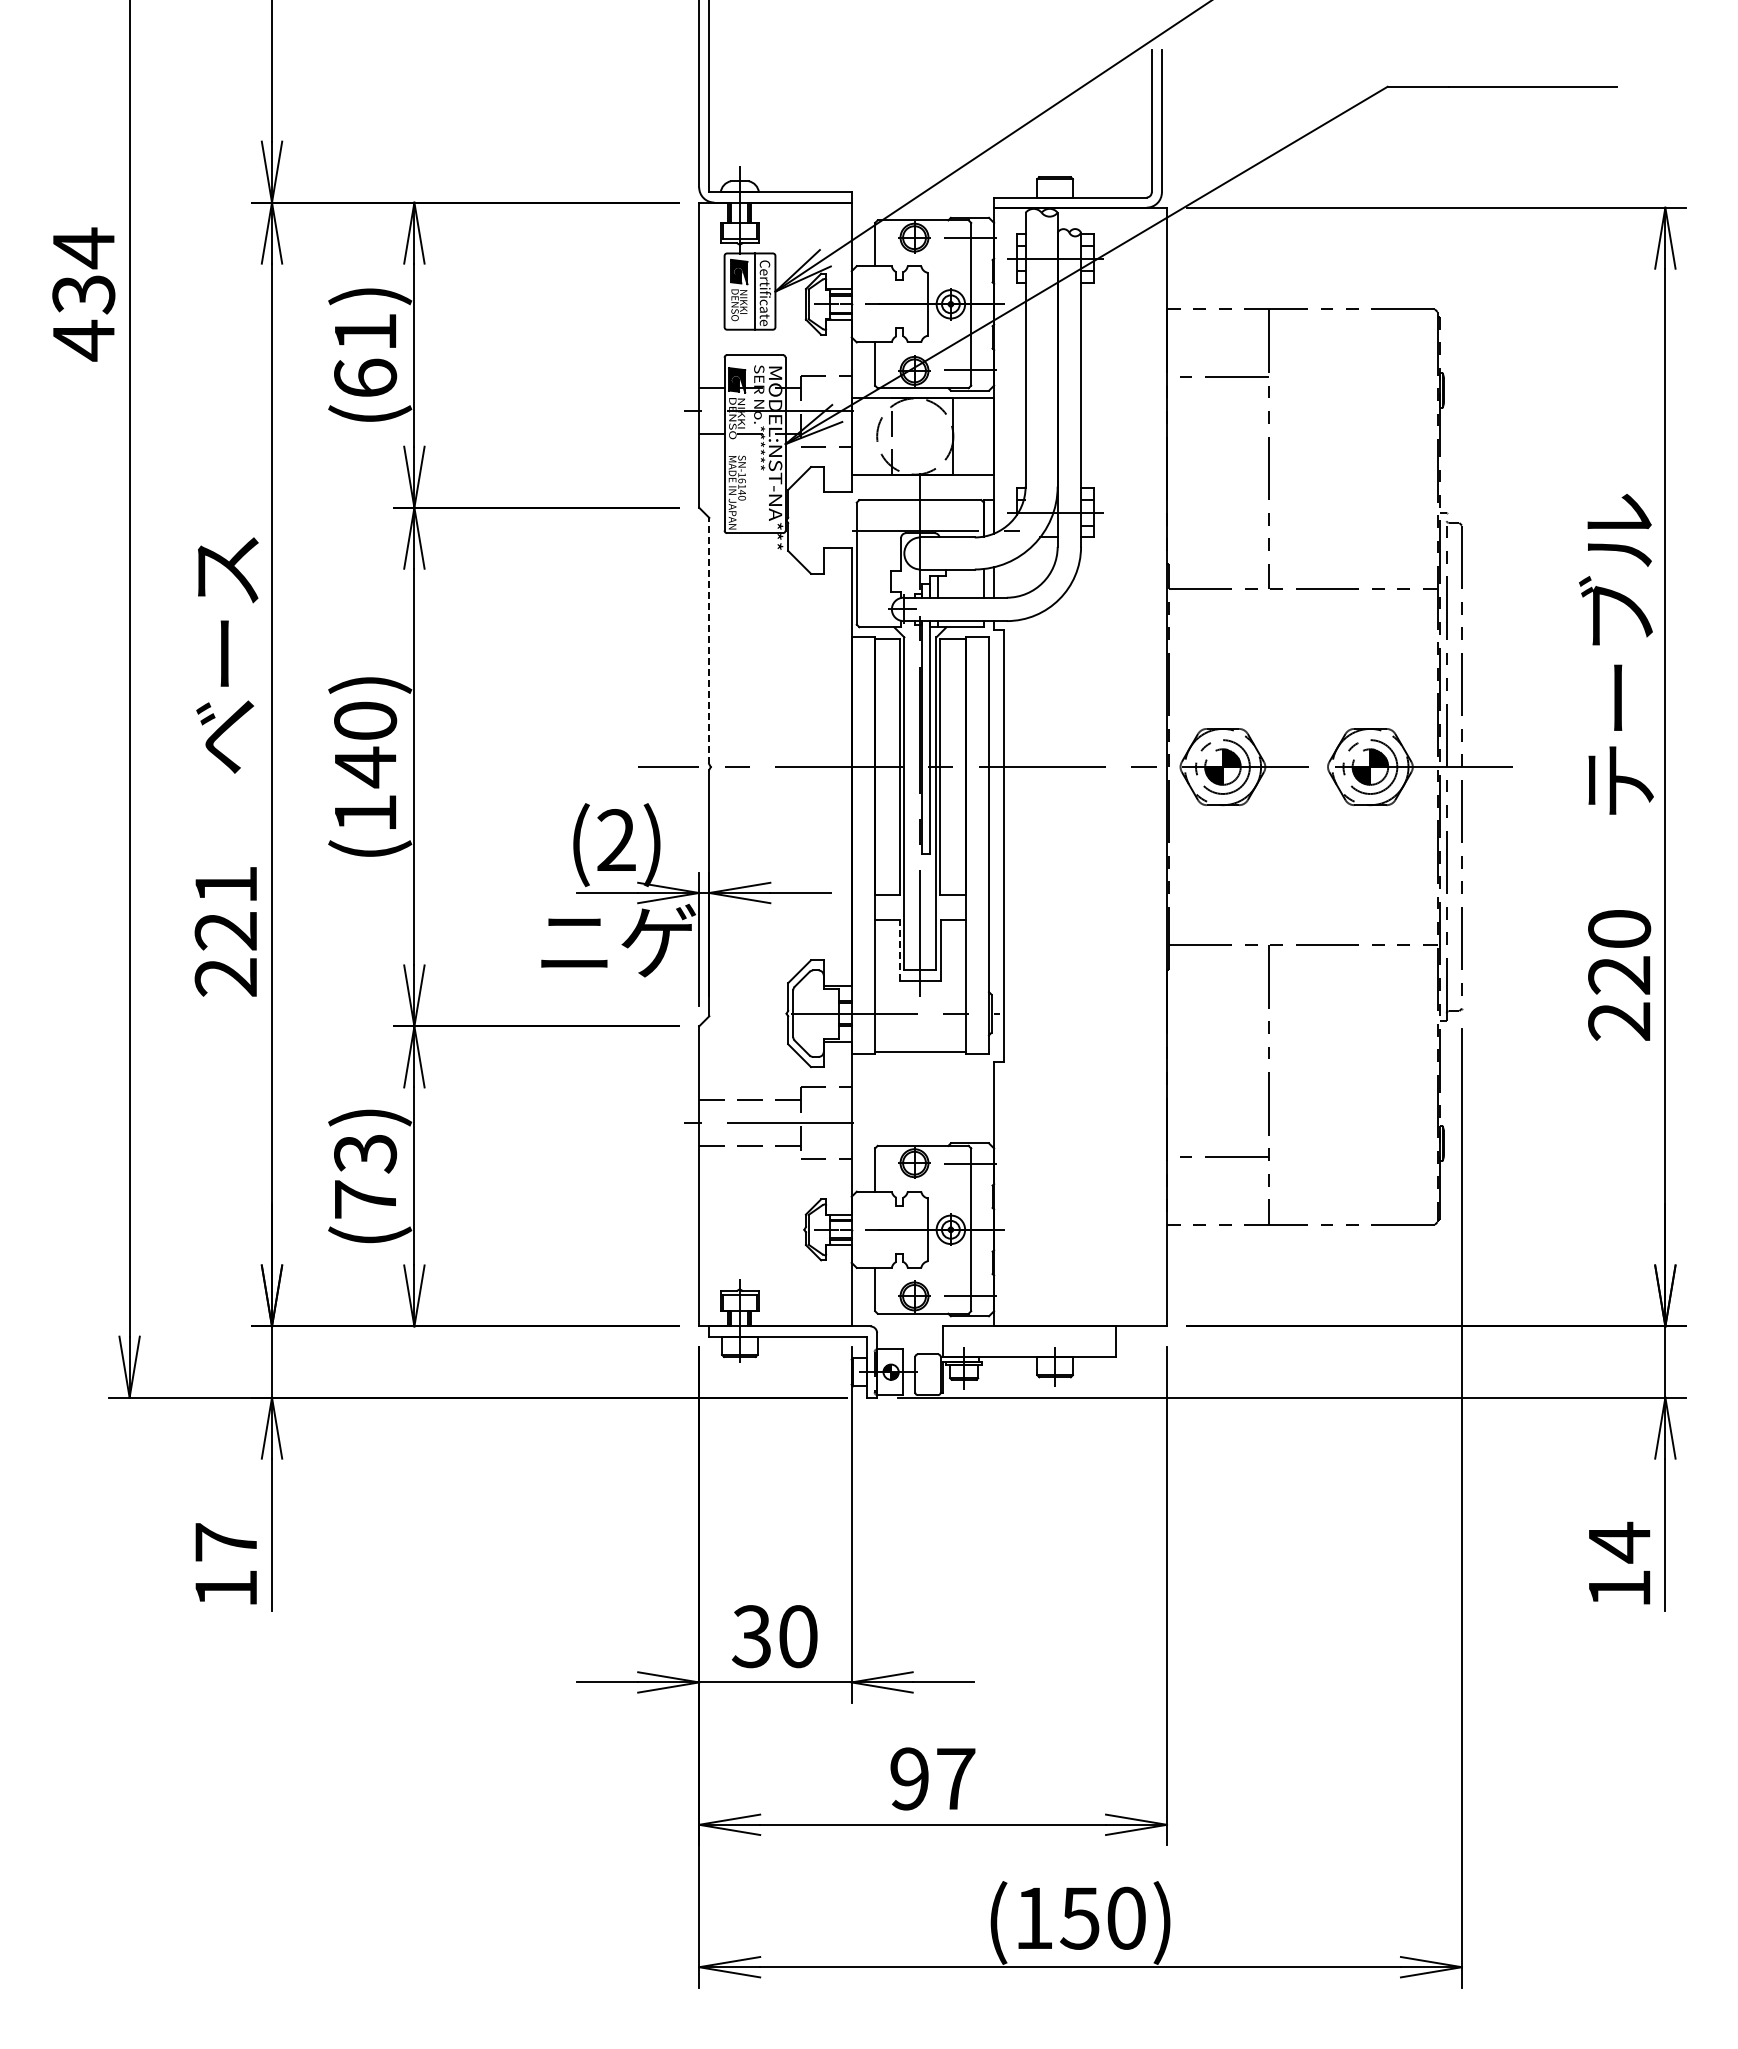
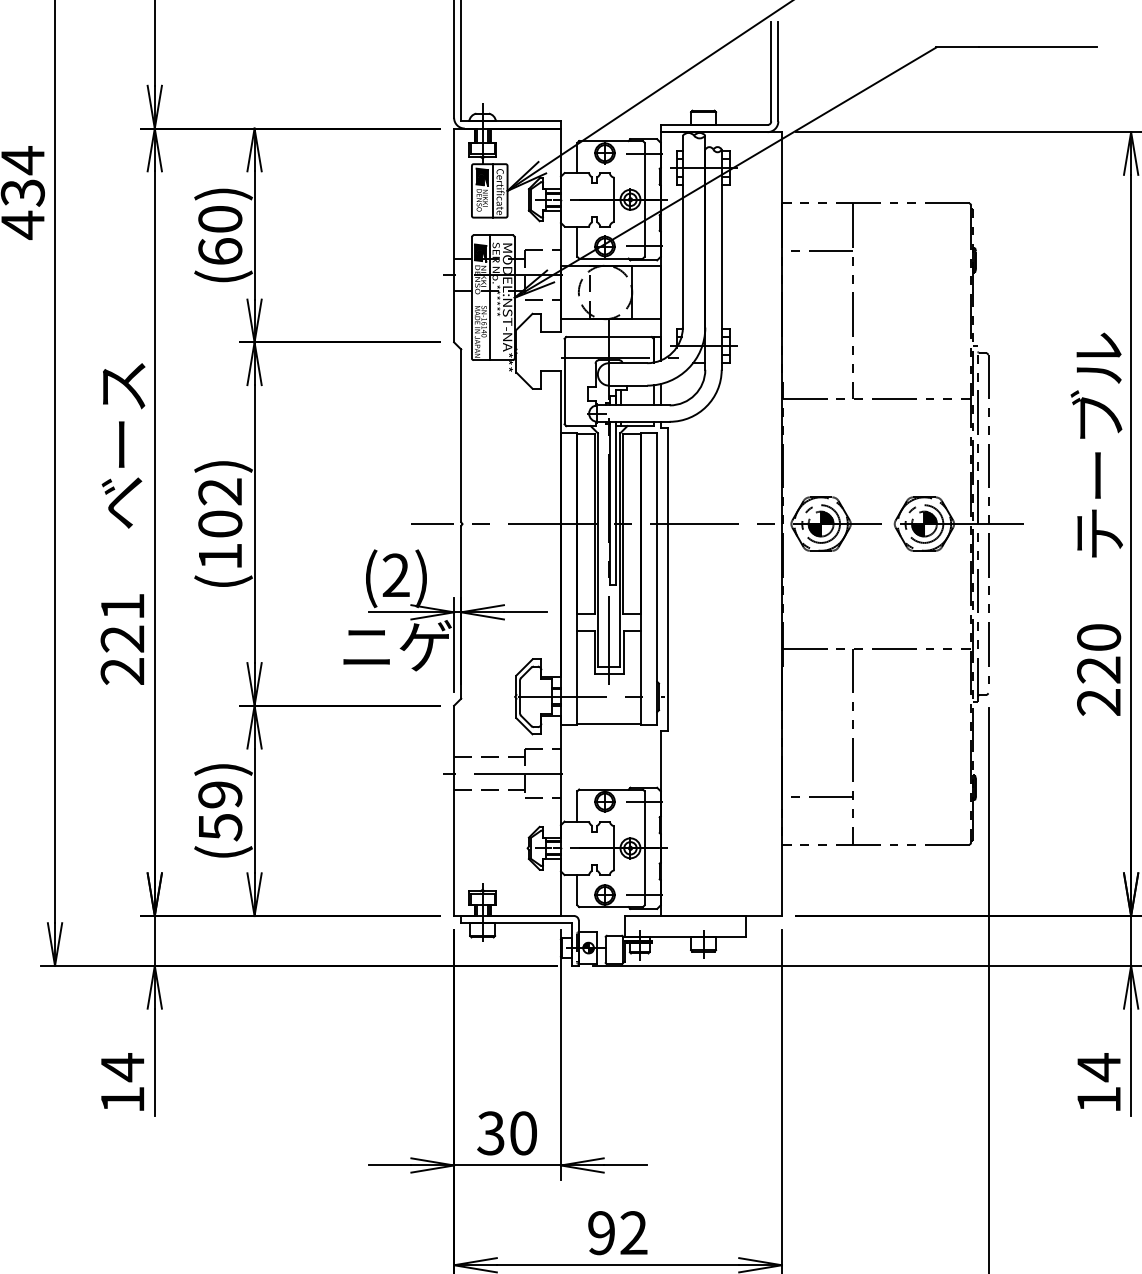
text: (365, 331) -> (220, 218), (61) -> (60)
line: (750, 444) -> (490, 298), added
line: (709, 640) -> (461, 435), dashed -> solid
text: (365, 744) -> (220, 508), (140) -> (102)
line: (899, 950) -> (594, 652), dashed -> solid
text: (365, 1177) -> (220, 811), (73) -> (59)
text: (225, 1542) -> (122, 1067), 17 -> 14
text: (955, 1778) -> (633, 1232), 97 -> 92

